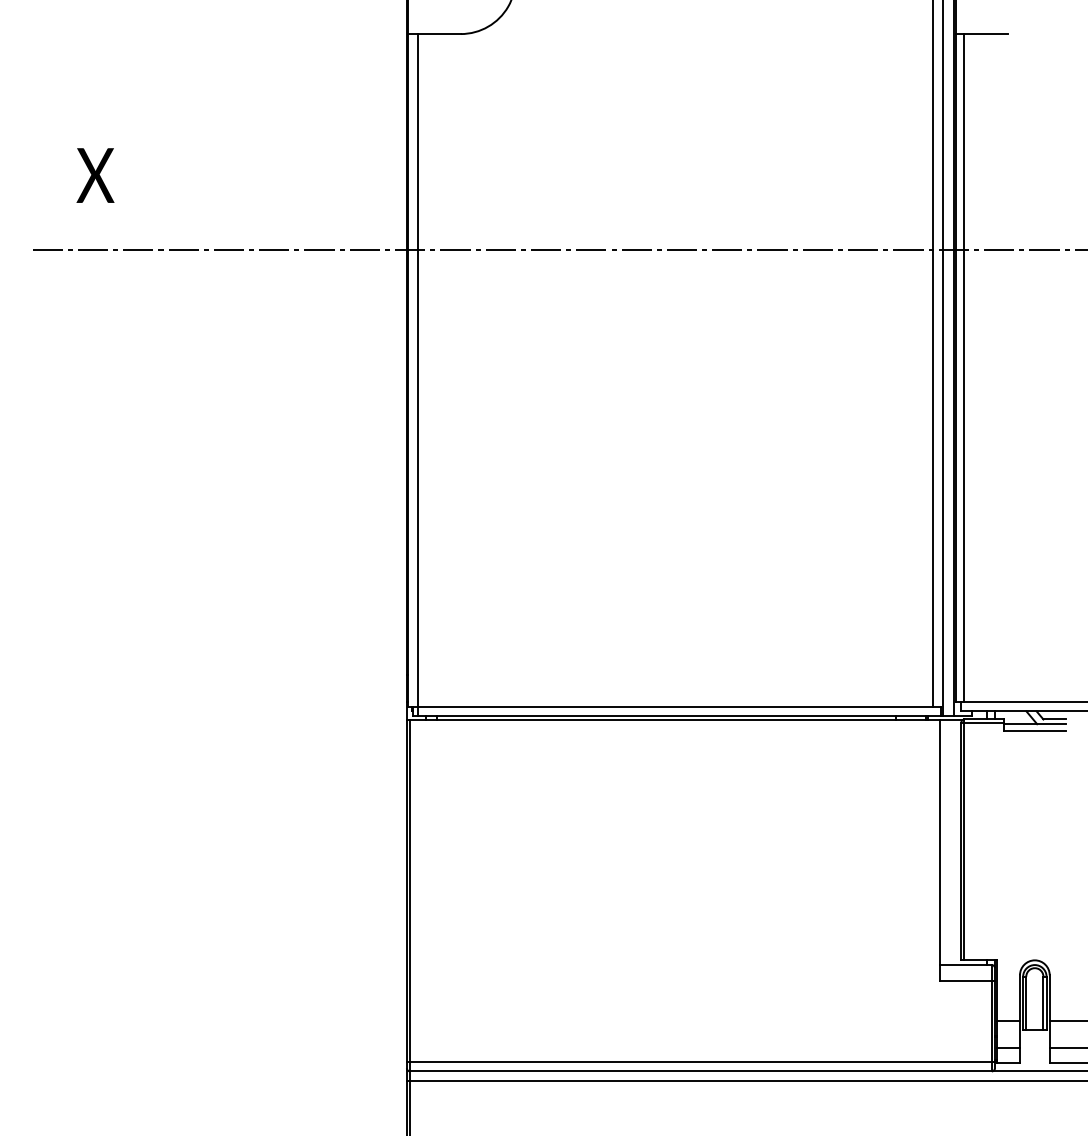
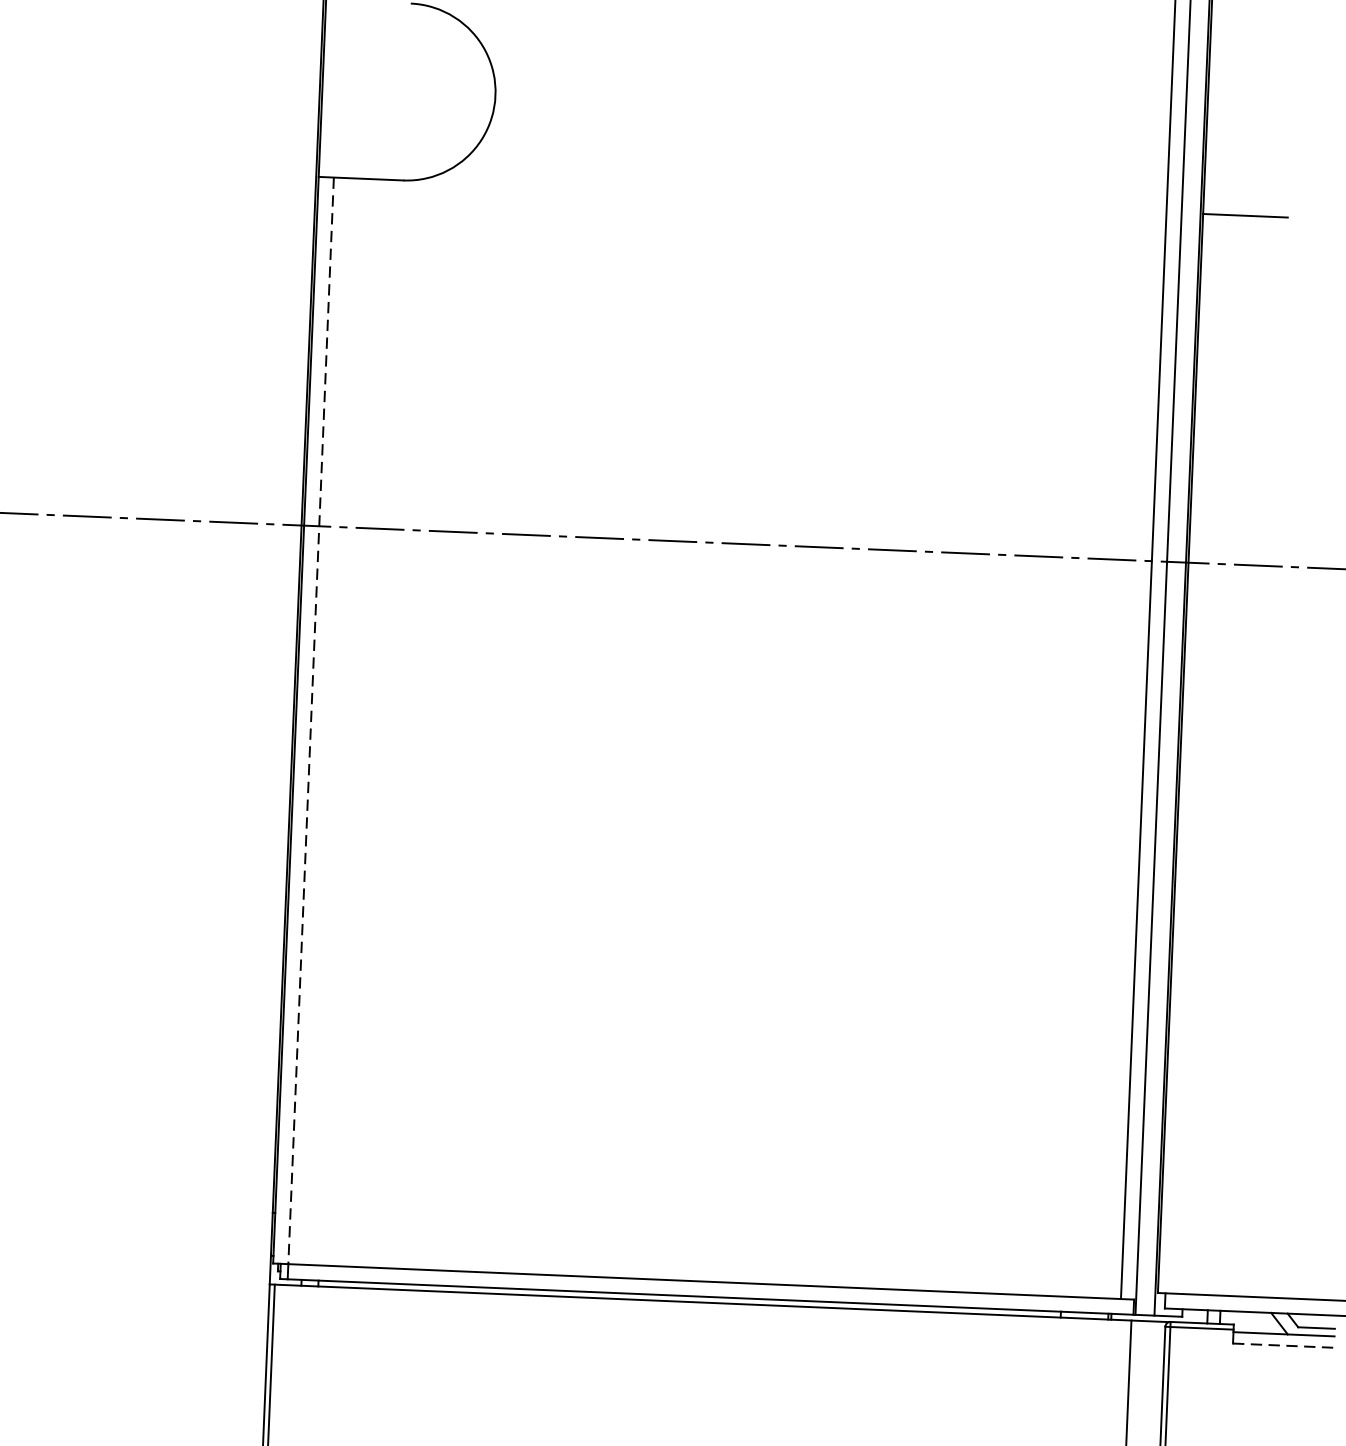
line: (963, 367) -> (1192, 753), removed
line: (417, 370) -> (310, 721), solid -> dashed
line: (1035, 731) -> (1284, 1346), solid -> dashed

